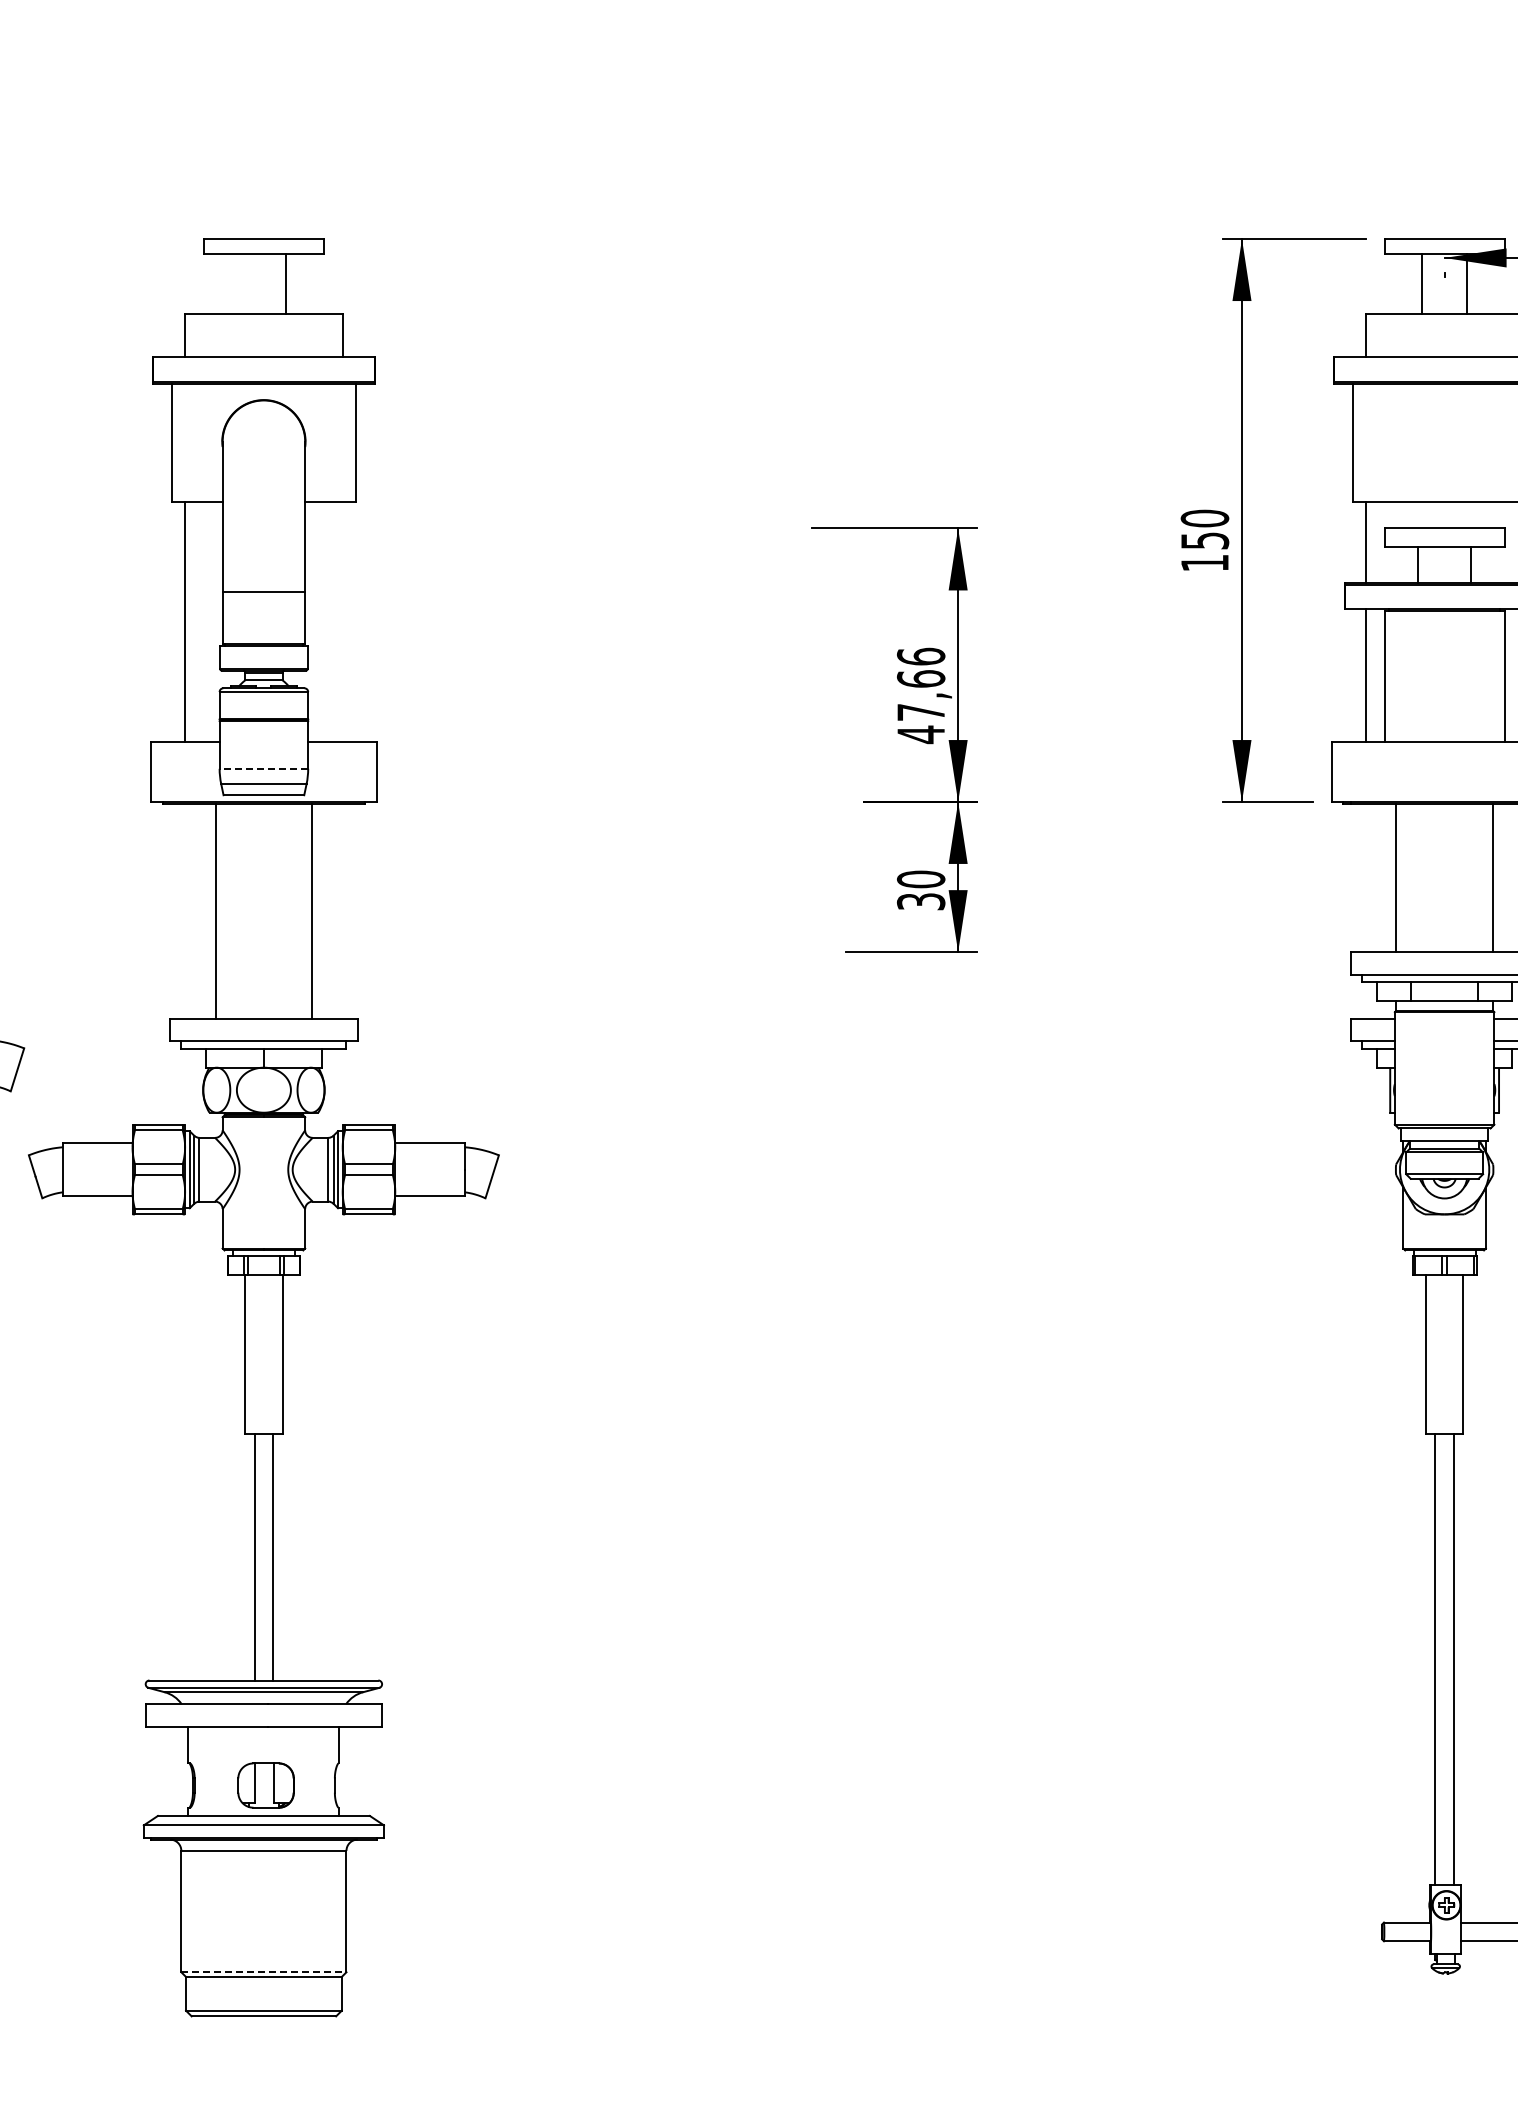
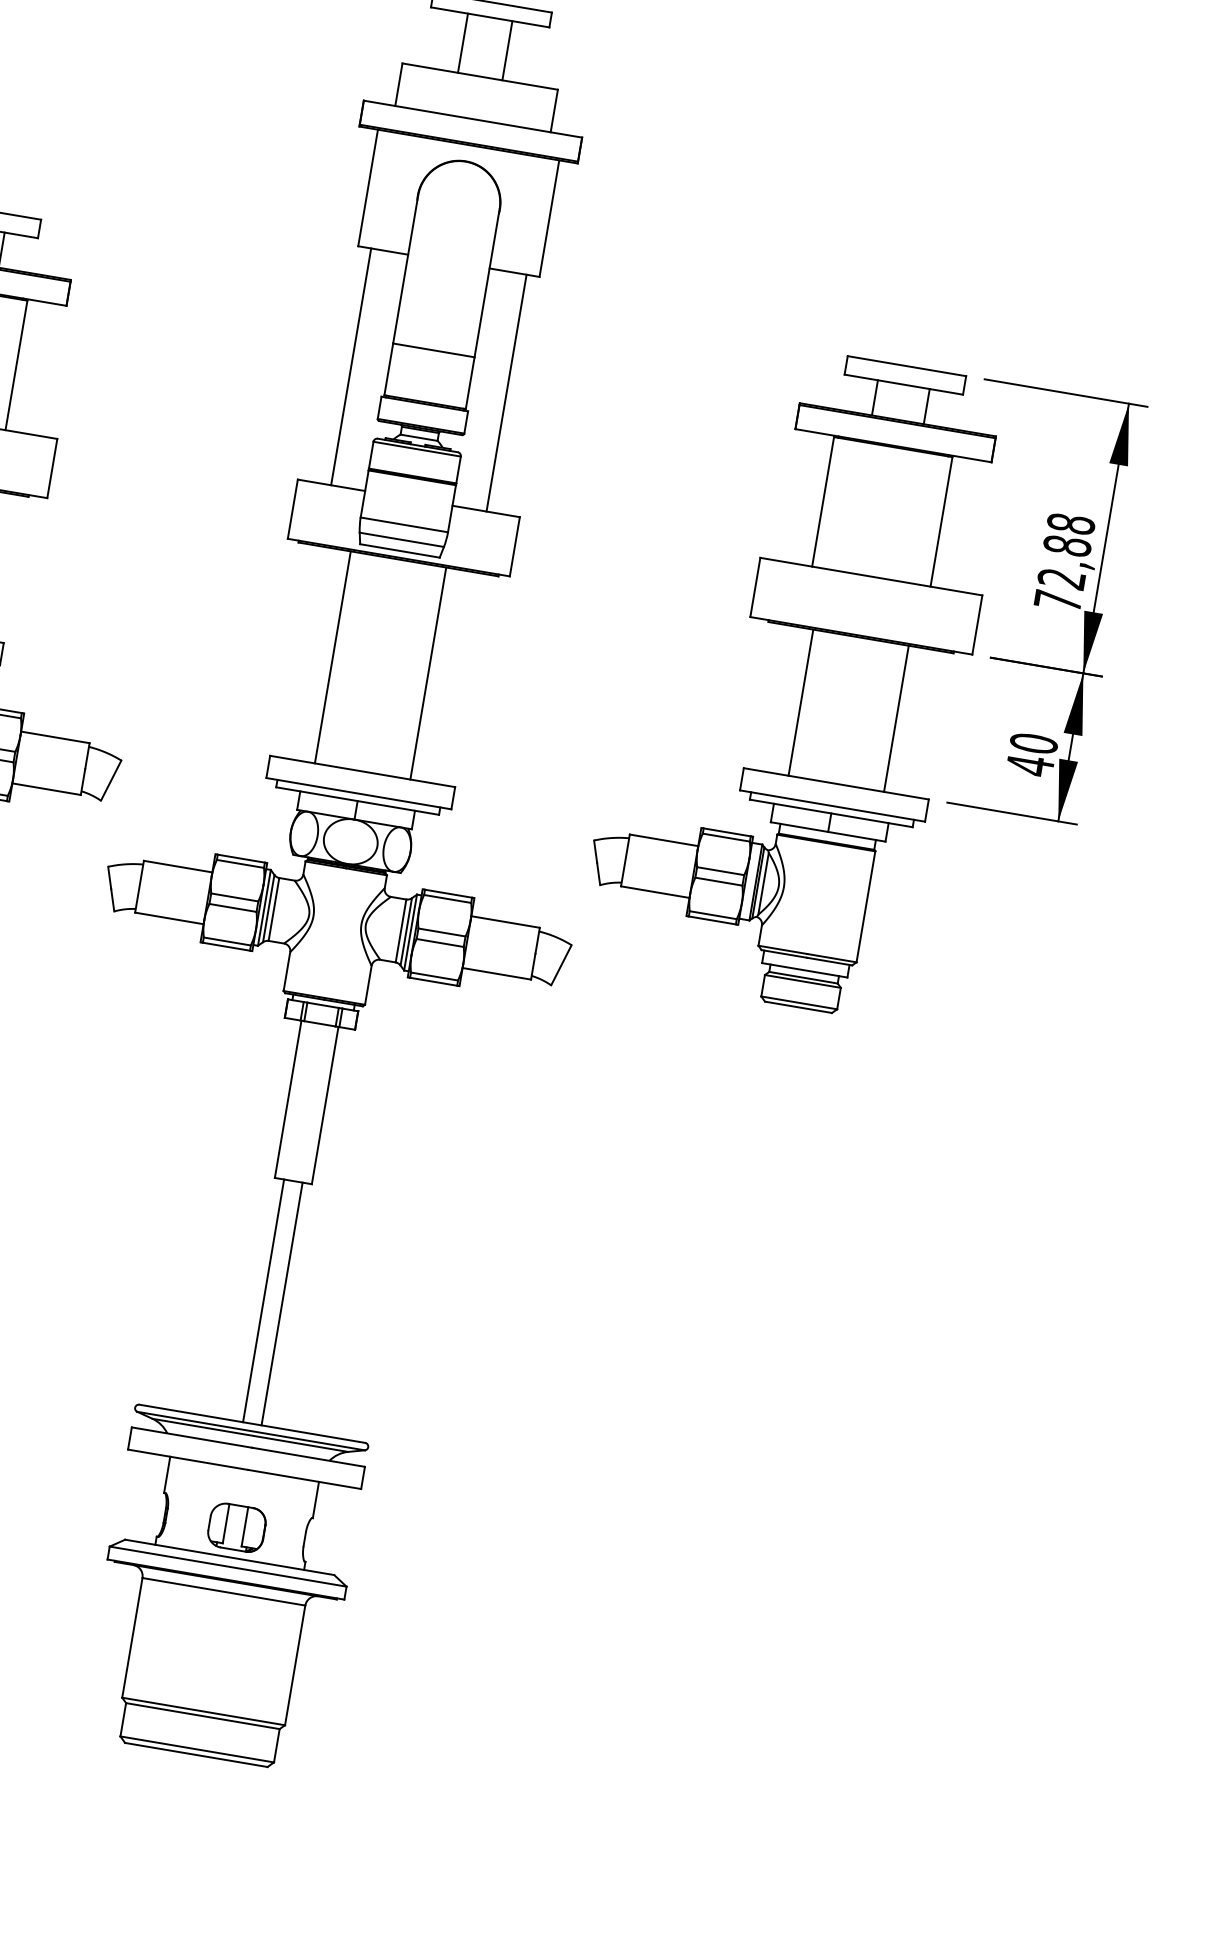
line: (241, 284) -> (463, 43), added
line: (342, 621) -> (506, 392), added
text: (920, 695) -> (1063, 562), 47,66 -> 72,88
line: (263, 768) -> (404, 524), dashed -> solid
part: (684, 853) -> (804, 678), added
text: (920, 901) -> (1029, 765), 30 -> 40
line: (263, 1972) -> (203, 1711), dashed -> solid

